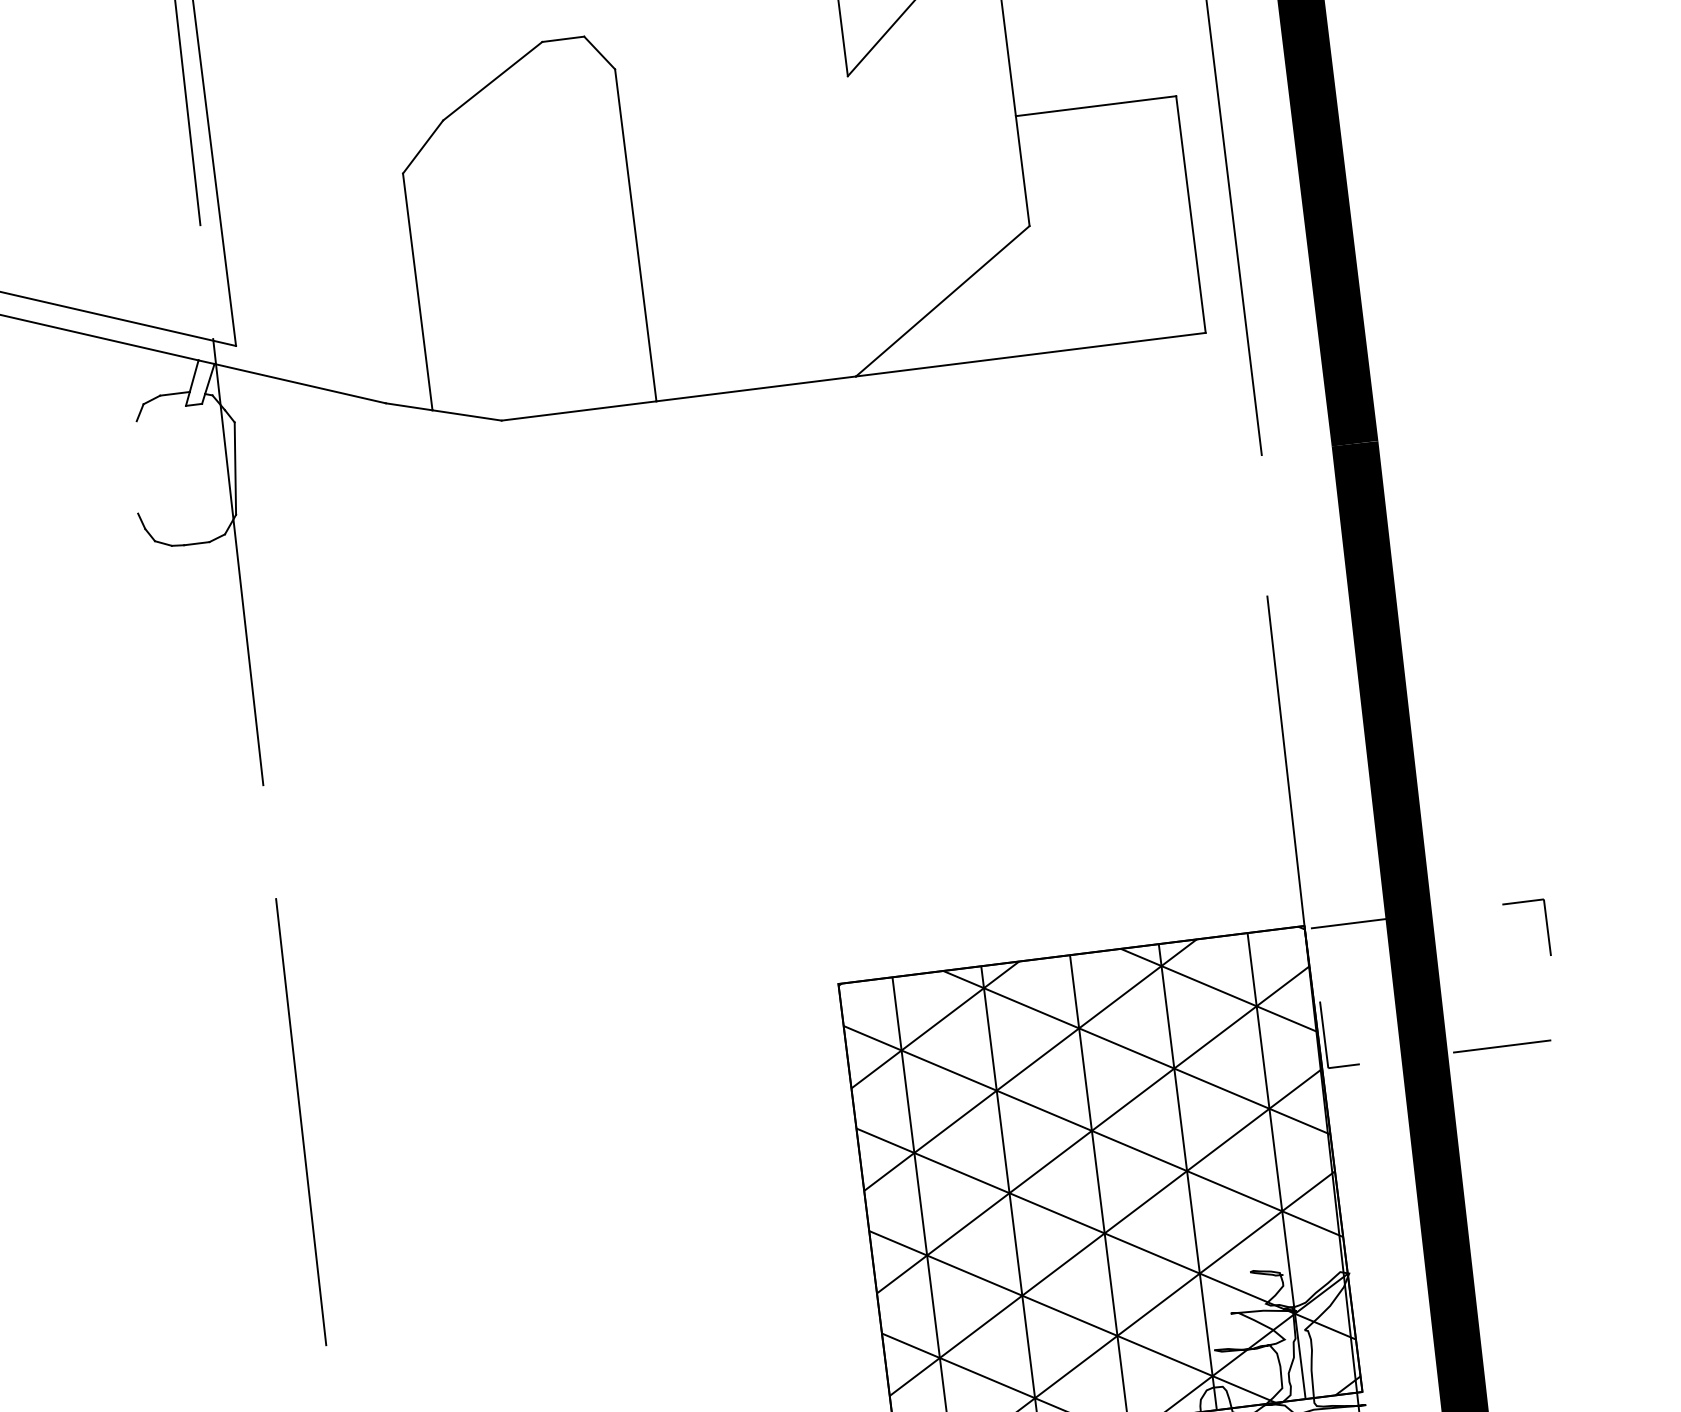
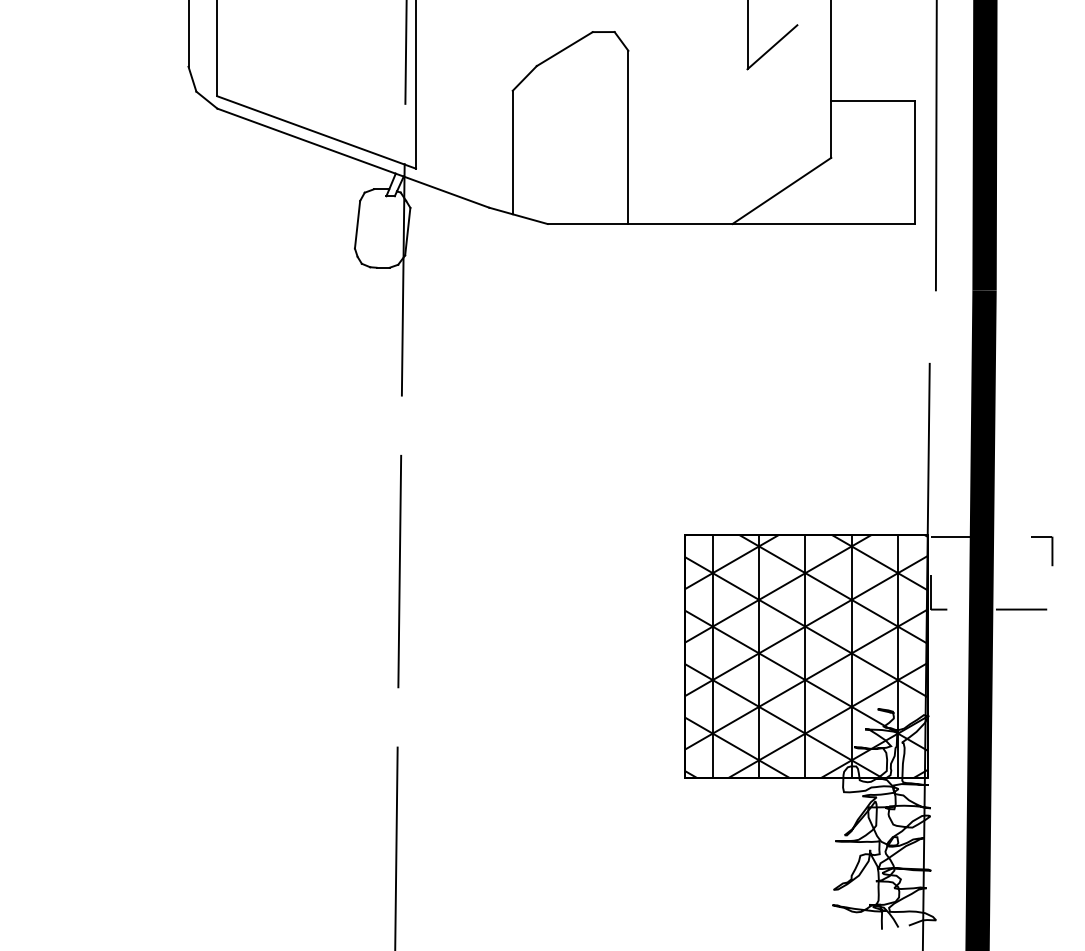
line: (137, 466) -> (357, 224), added

